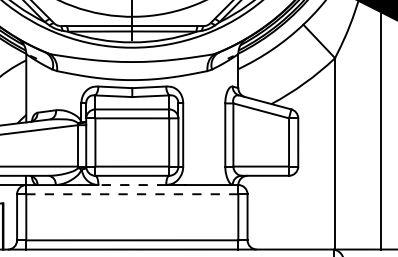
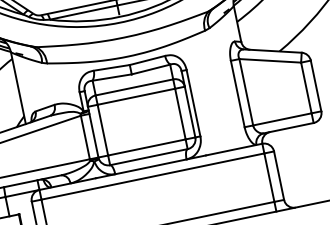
line: (132, 185) -> (151, 167), dashed -> solid
line: (131, 194) -> (152, 176), dashed -> solid

